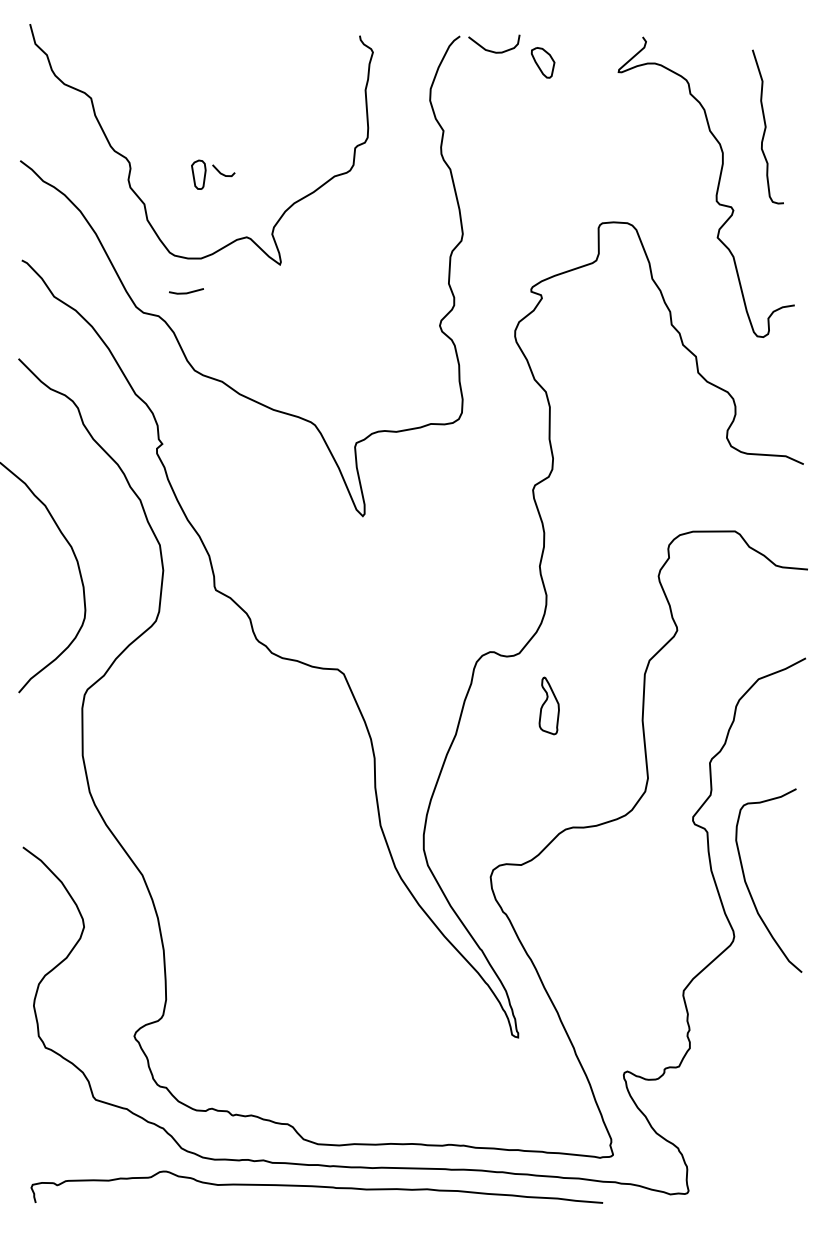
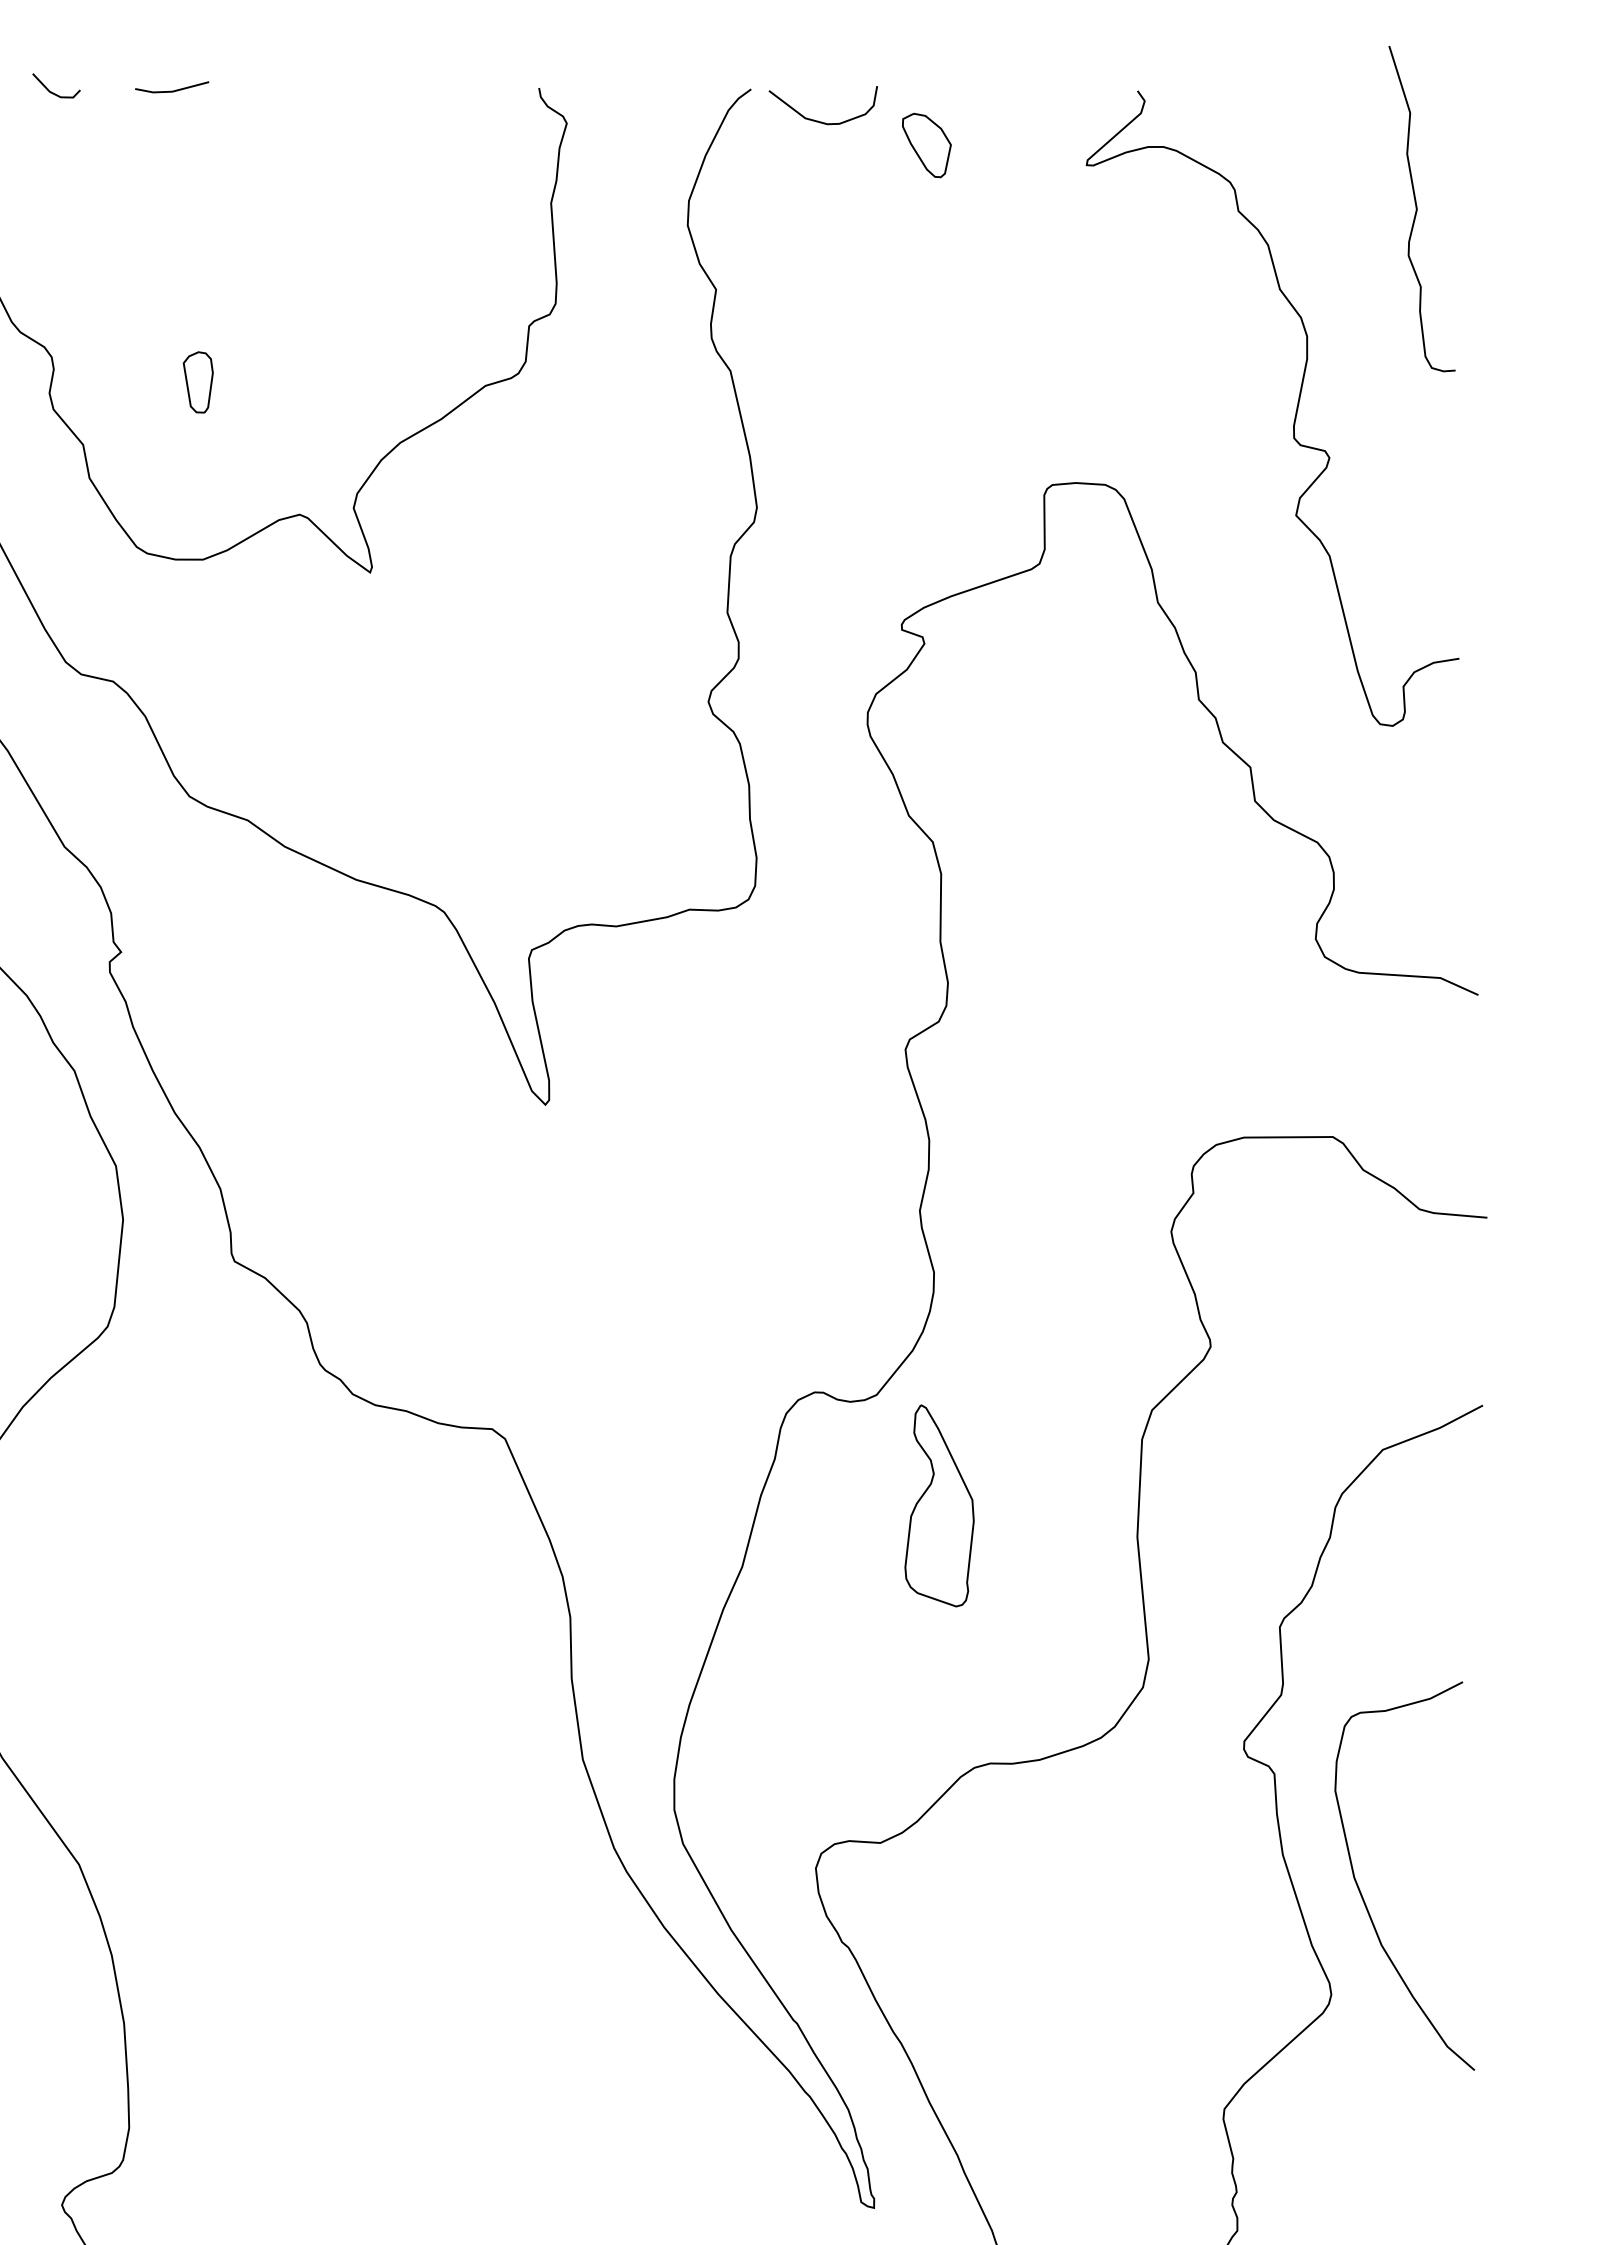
curve: (766, 126) -> (1418, 208), moved
line: (221, 172) -> (51, 89), moved
line: (186, 292) -> (172, 89), moved
part: (549, 705) -> (940, 1505), size x1.67

